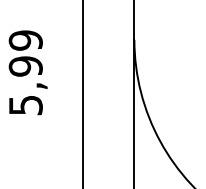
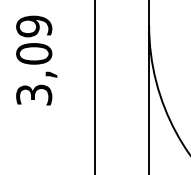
text: (25, 85) -> (33, 74), 5,99 -> 3,09

